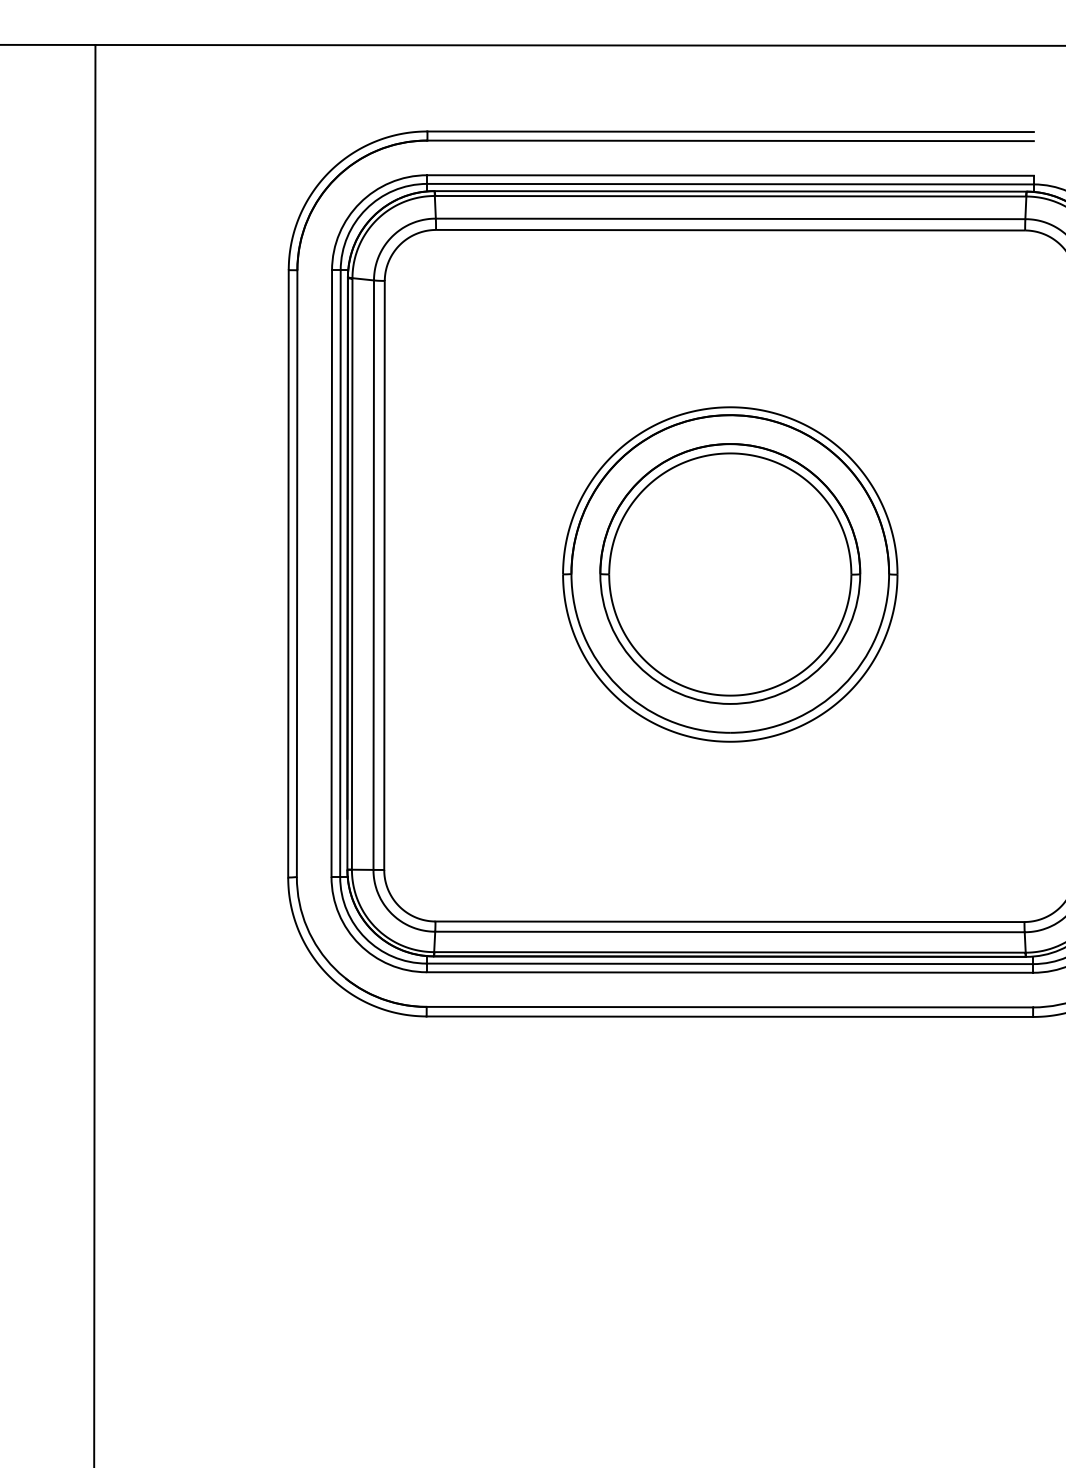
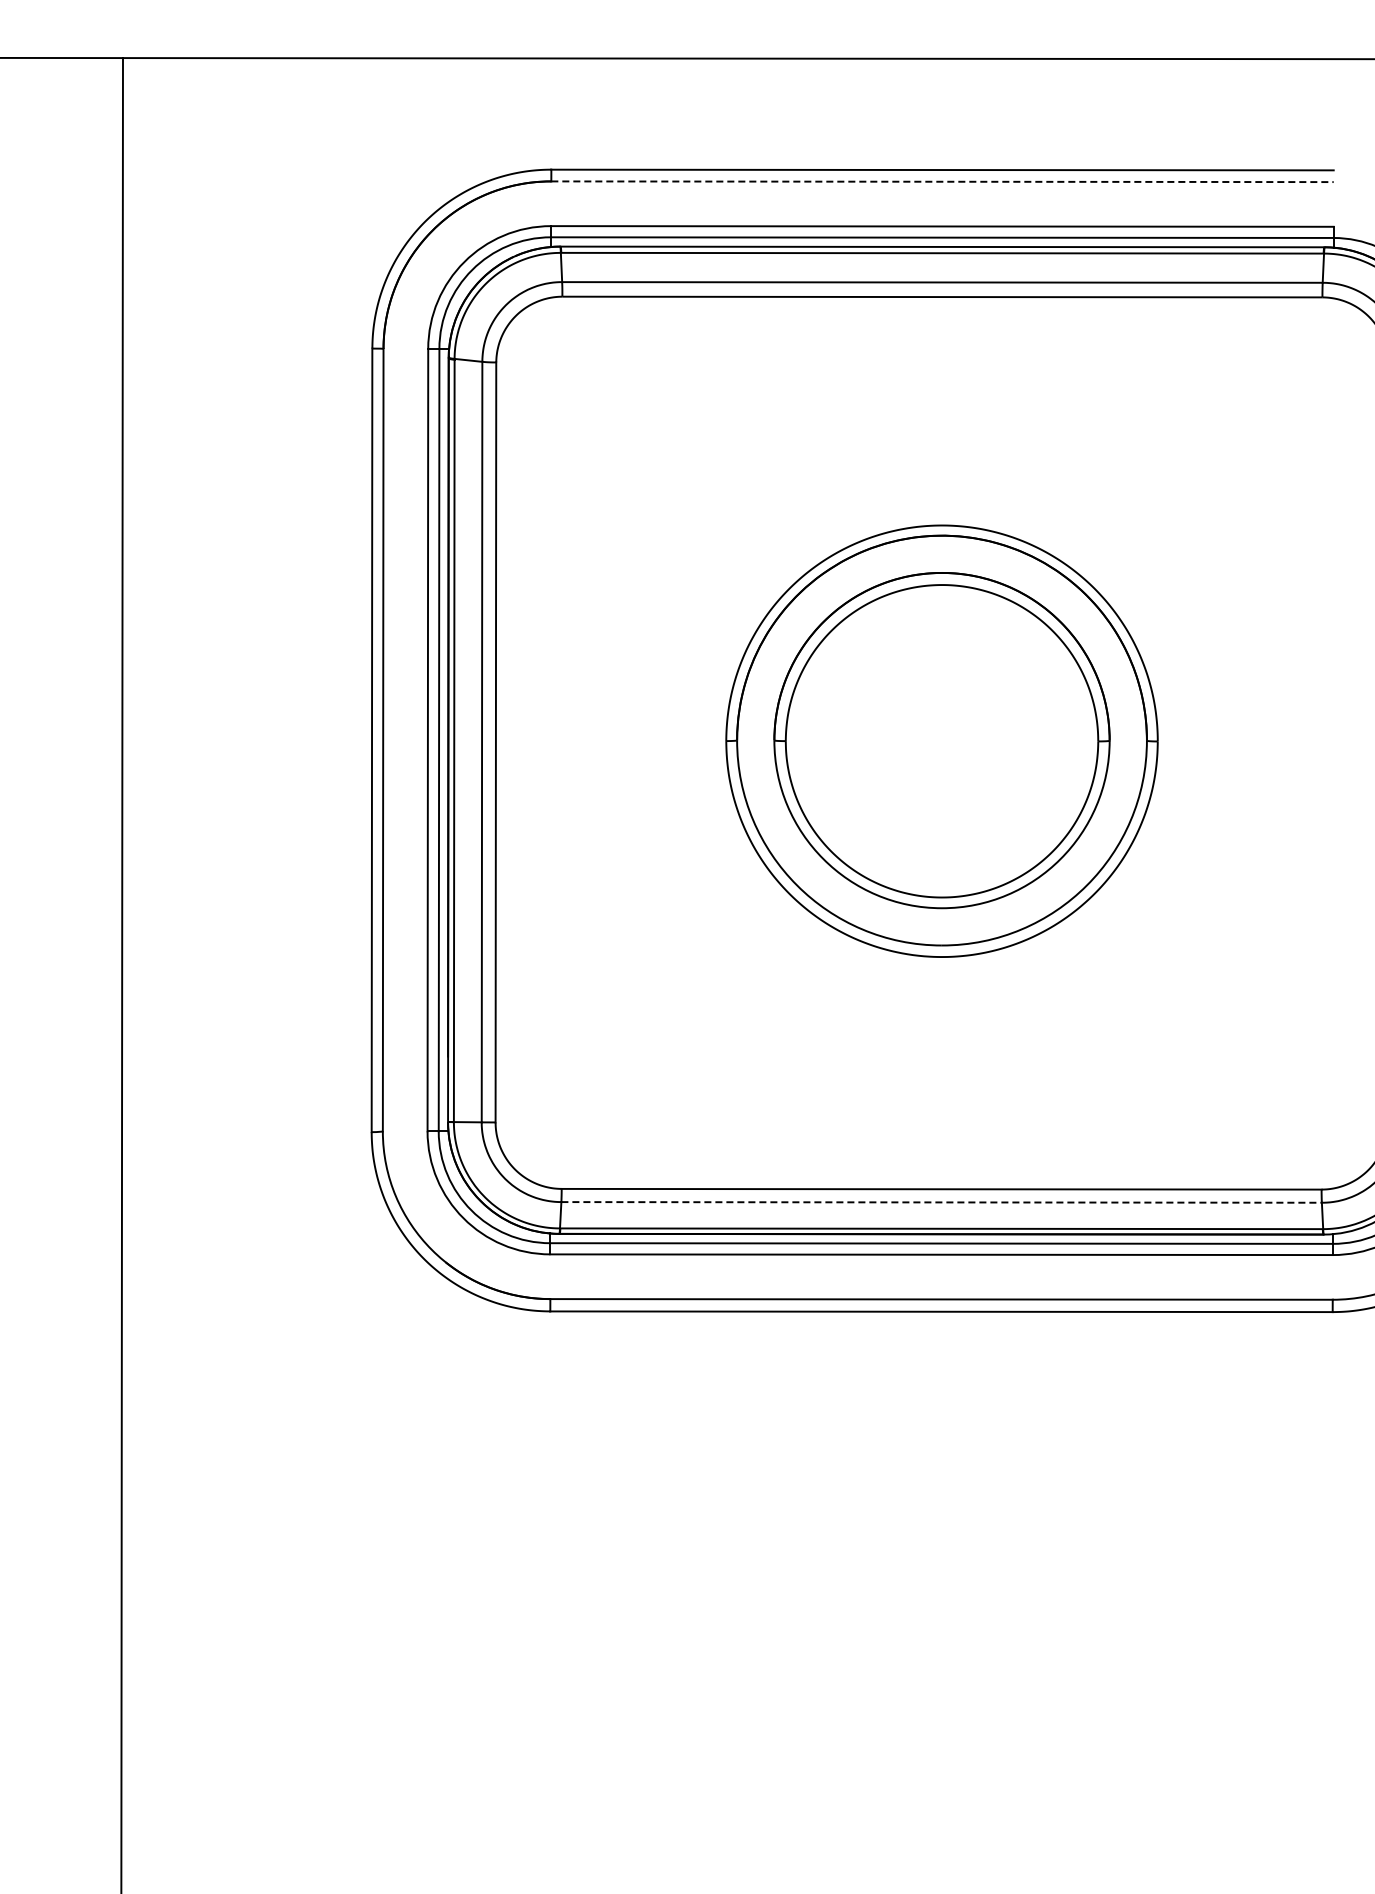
line: (731, 140) -> (943, 181), solid -> dashed
line: (730, 932) -> (942, 1202), solid -> dashed

